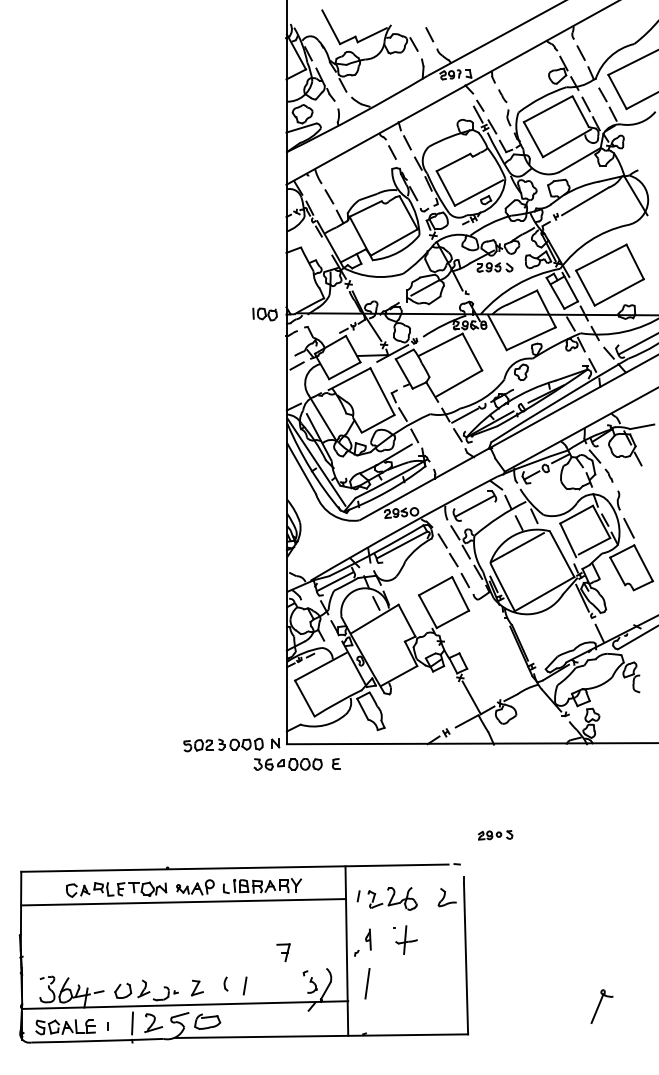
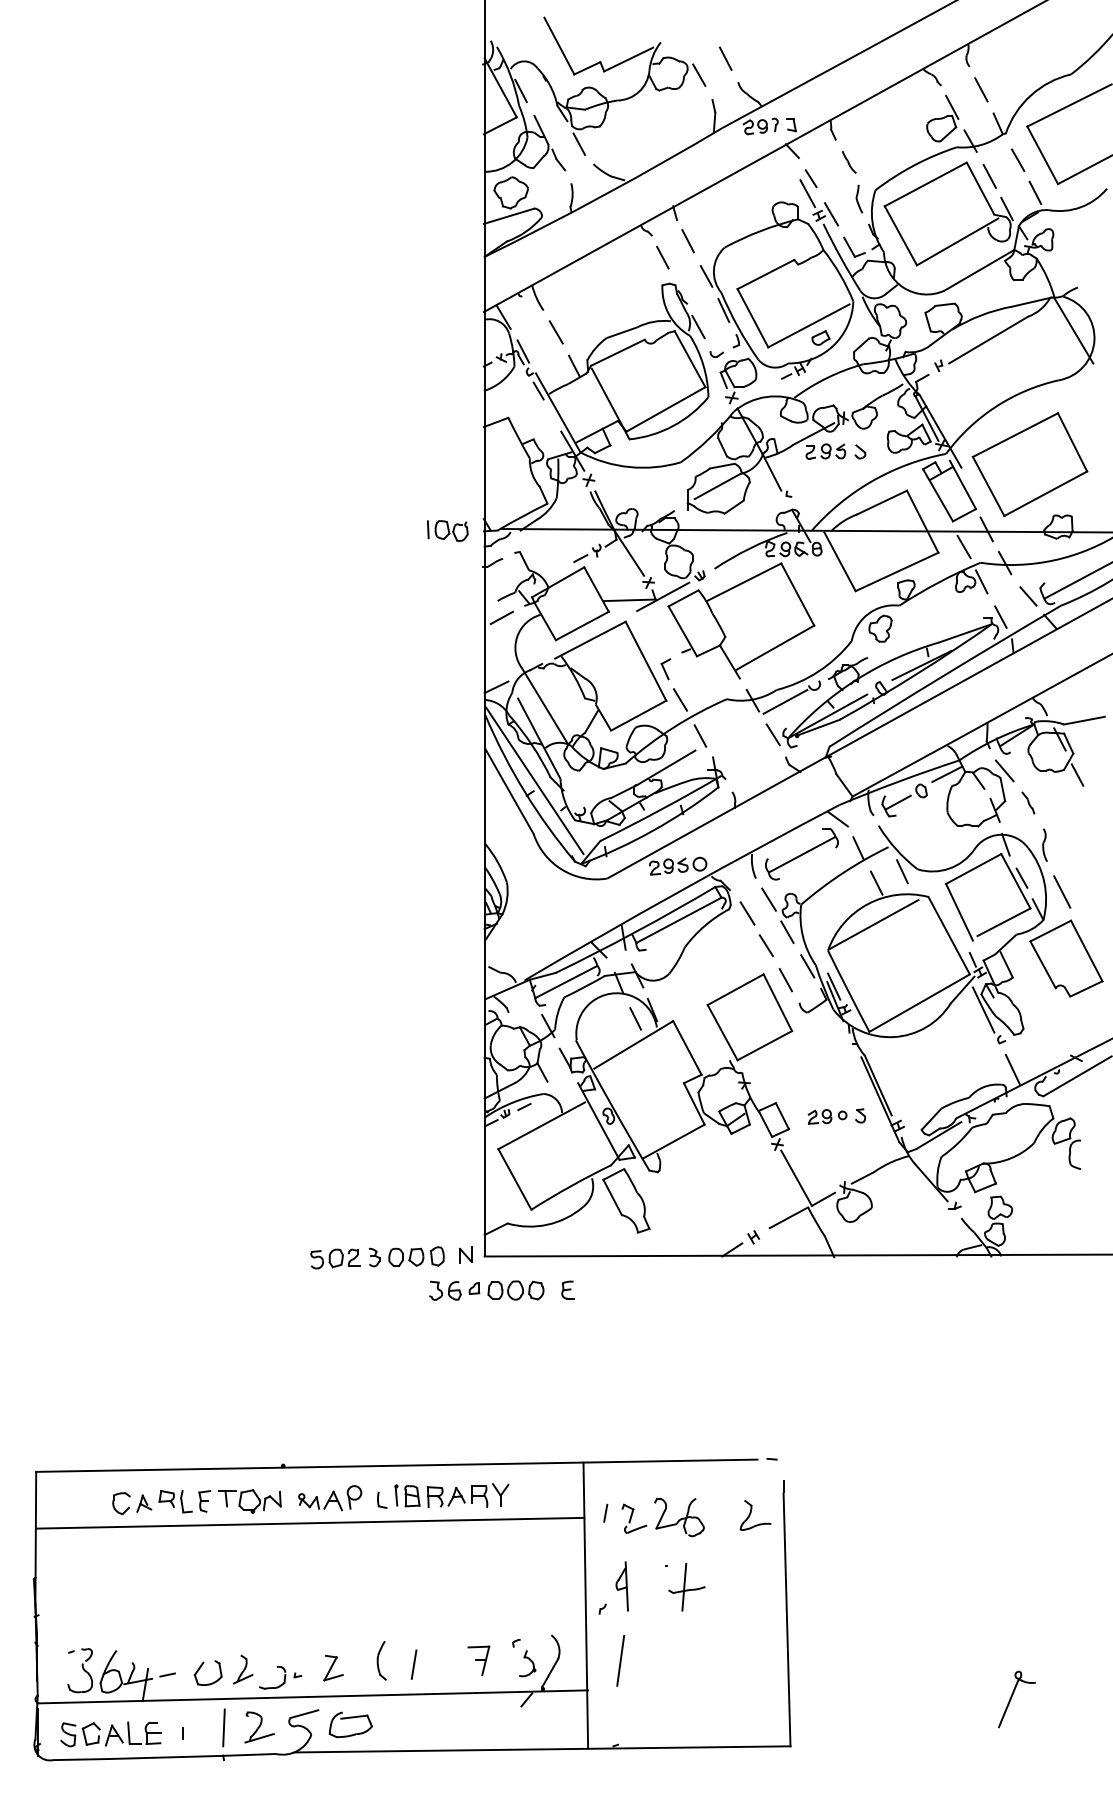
part: (495, 835) -> (836, 1116), moved
part: (368, 939) -> (622, 1586), size x1.43
part: (283, 952) -> (478, 1660), moved
part: (225, 983) -> (380, 1660), size x1.67

